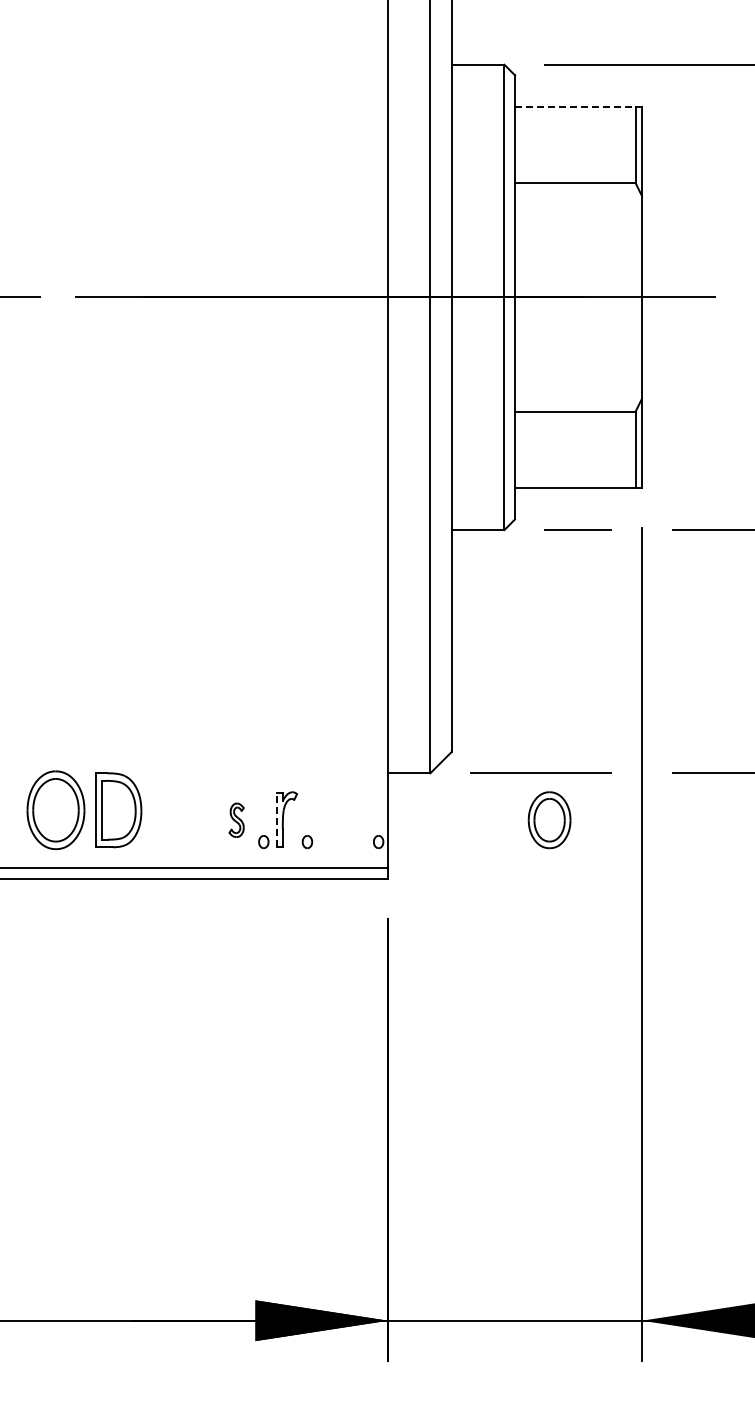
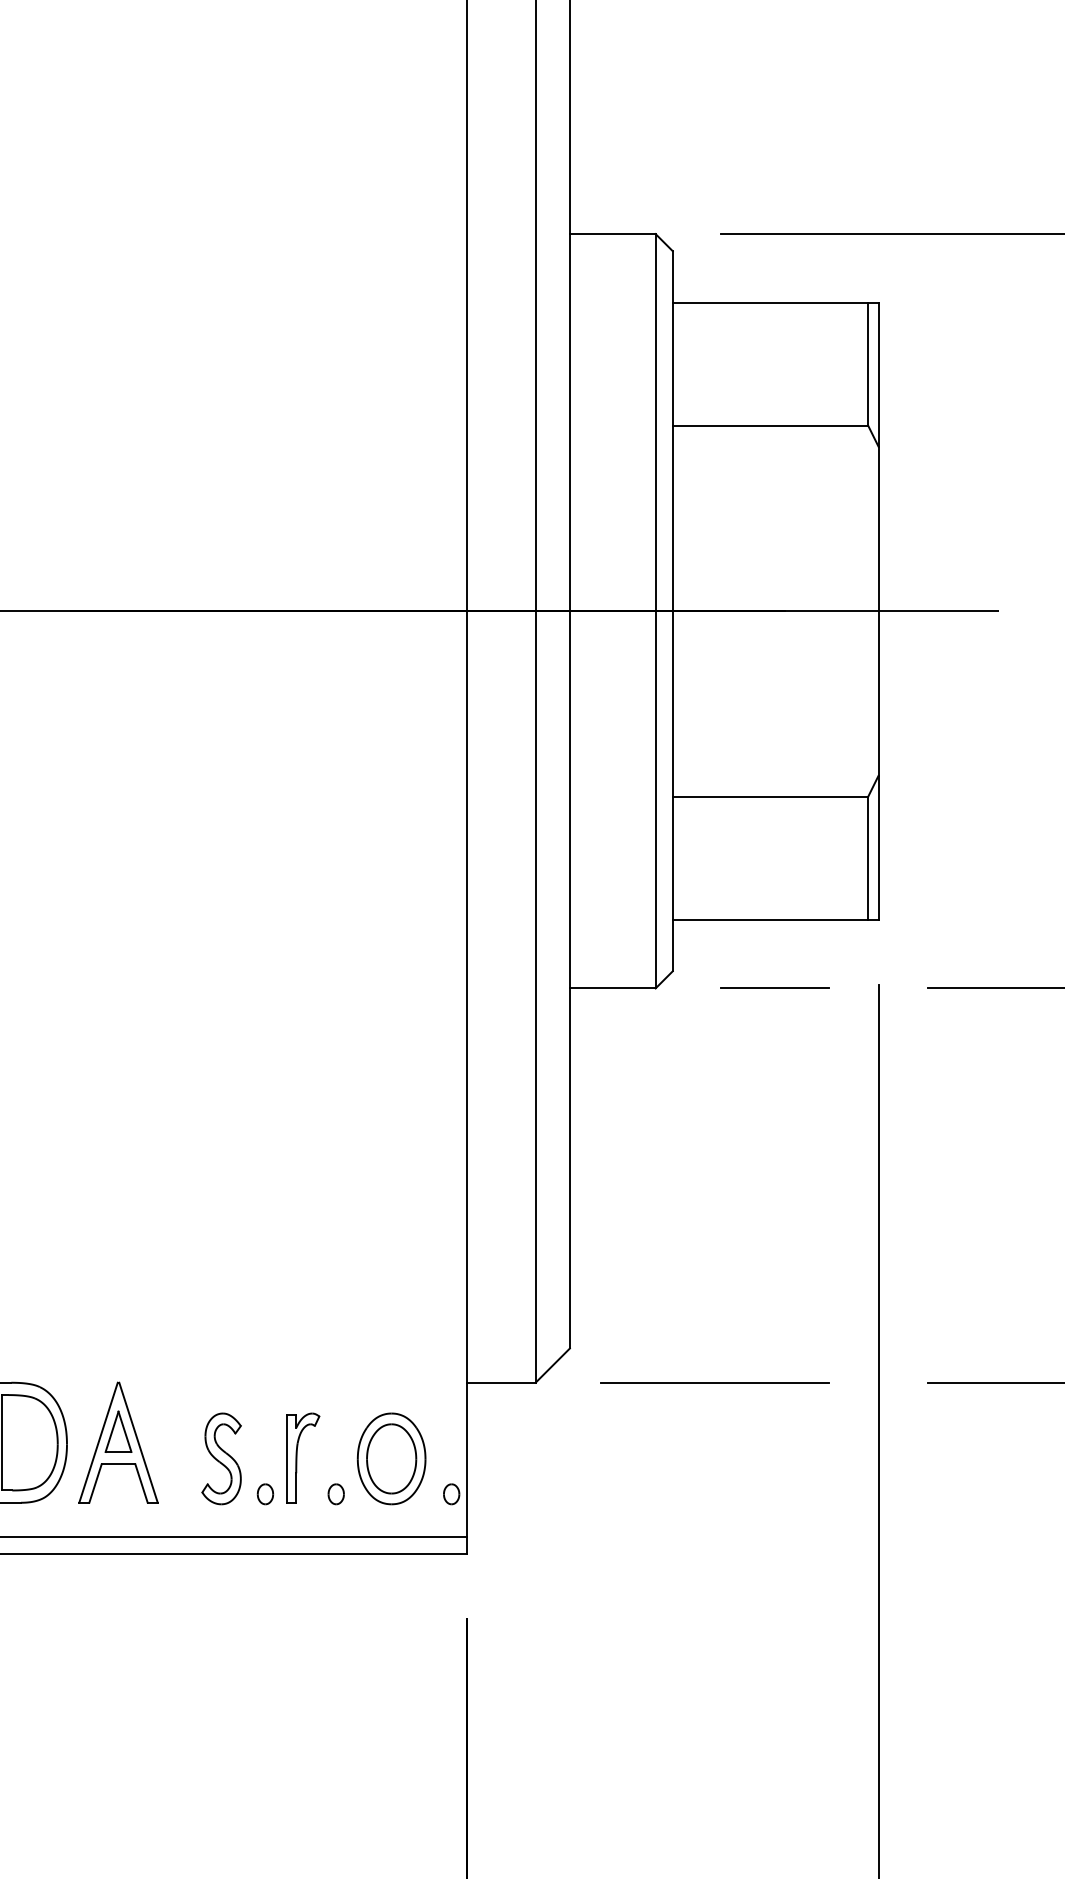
line: (575, 107) -> (770, 303), dashed -> solid
part: (173, 810) -> (119, 1443), added
line: (277, 819) -> (287, 1457), dashed -> solid
part: (236, 820) -> (221, 1459), size x1.67
part: (549, 820) -> (391, 1459), moved

